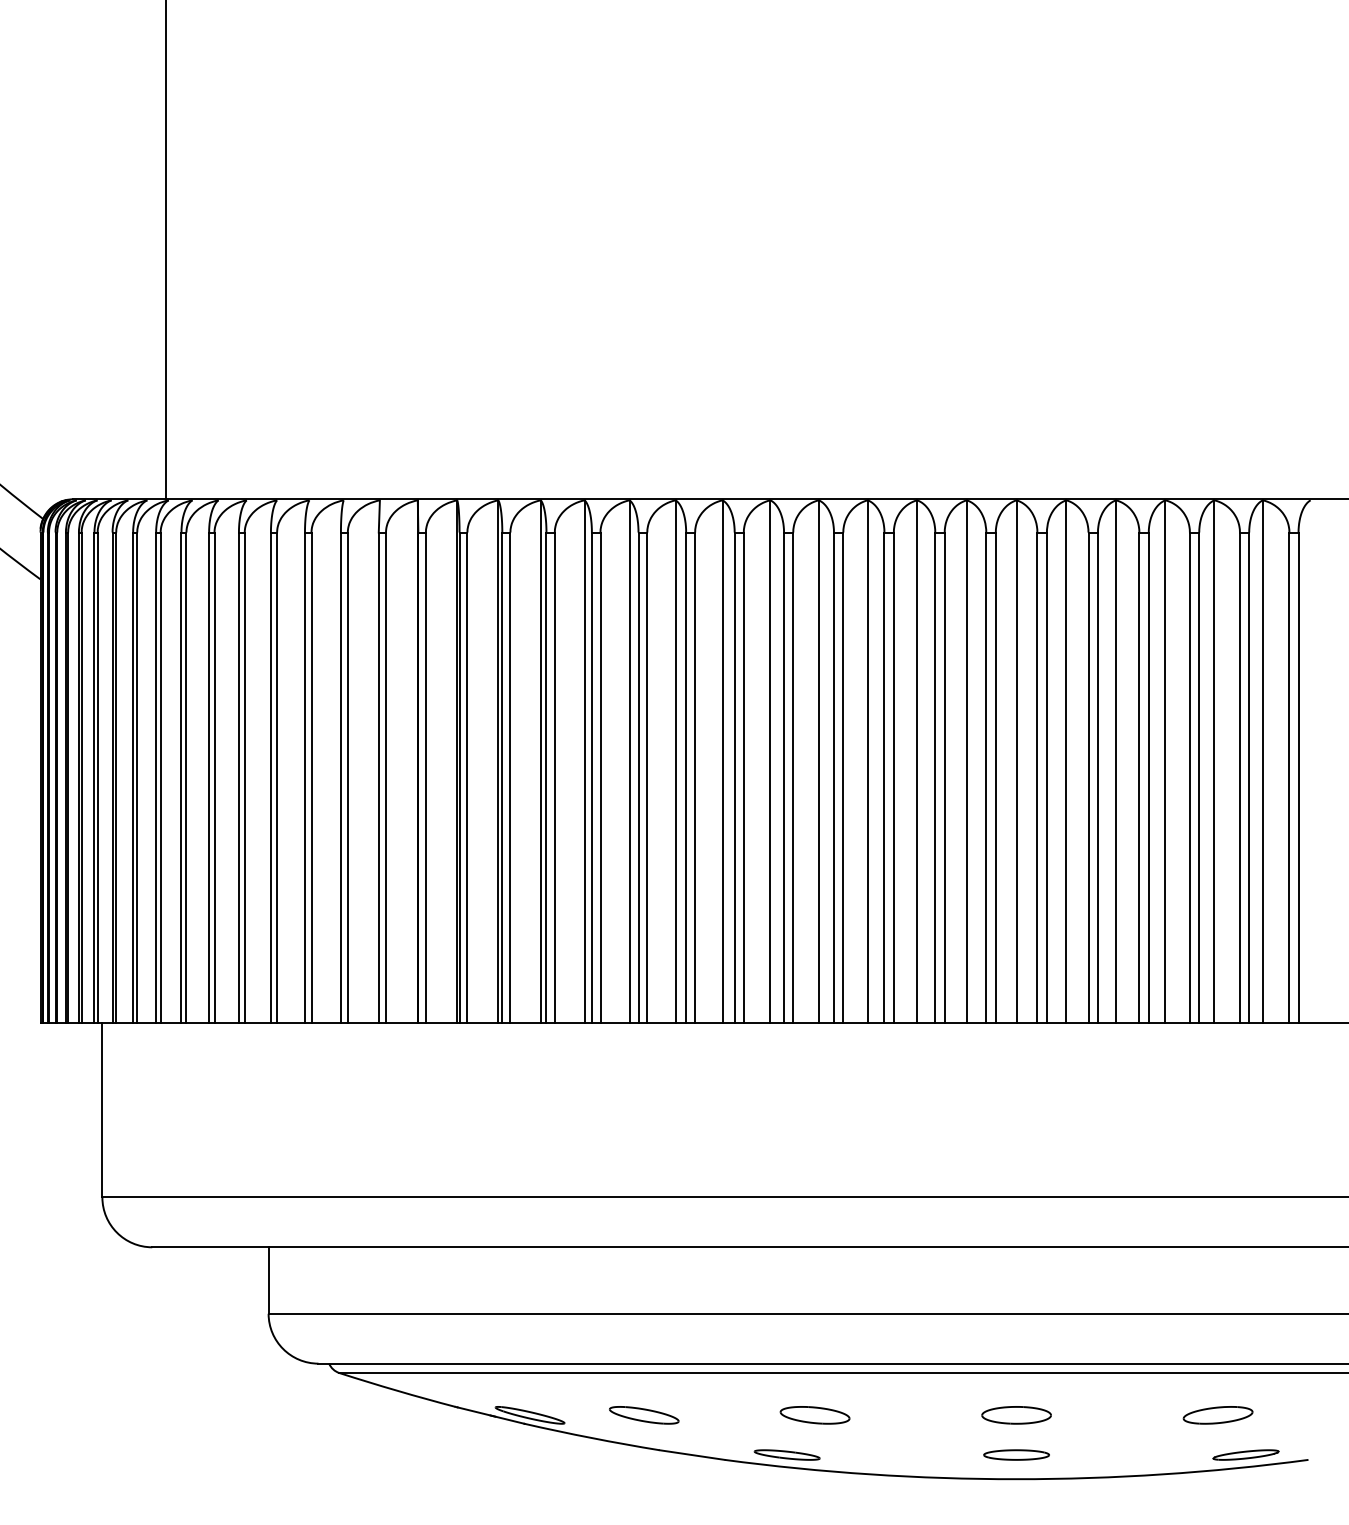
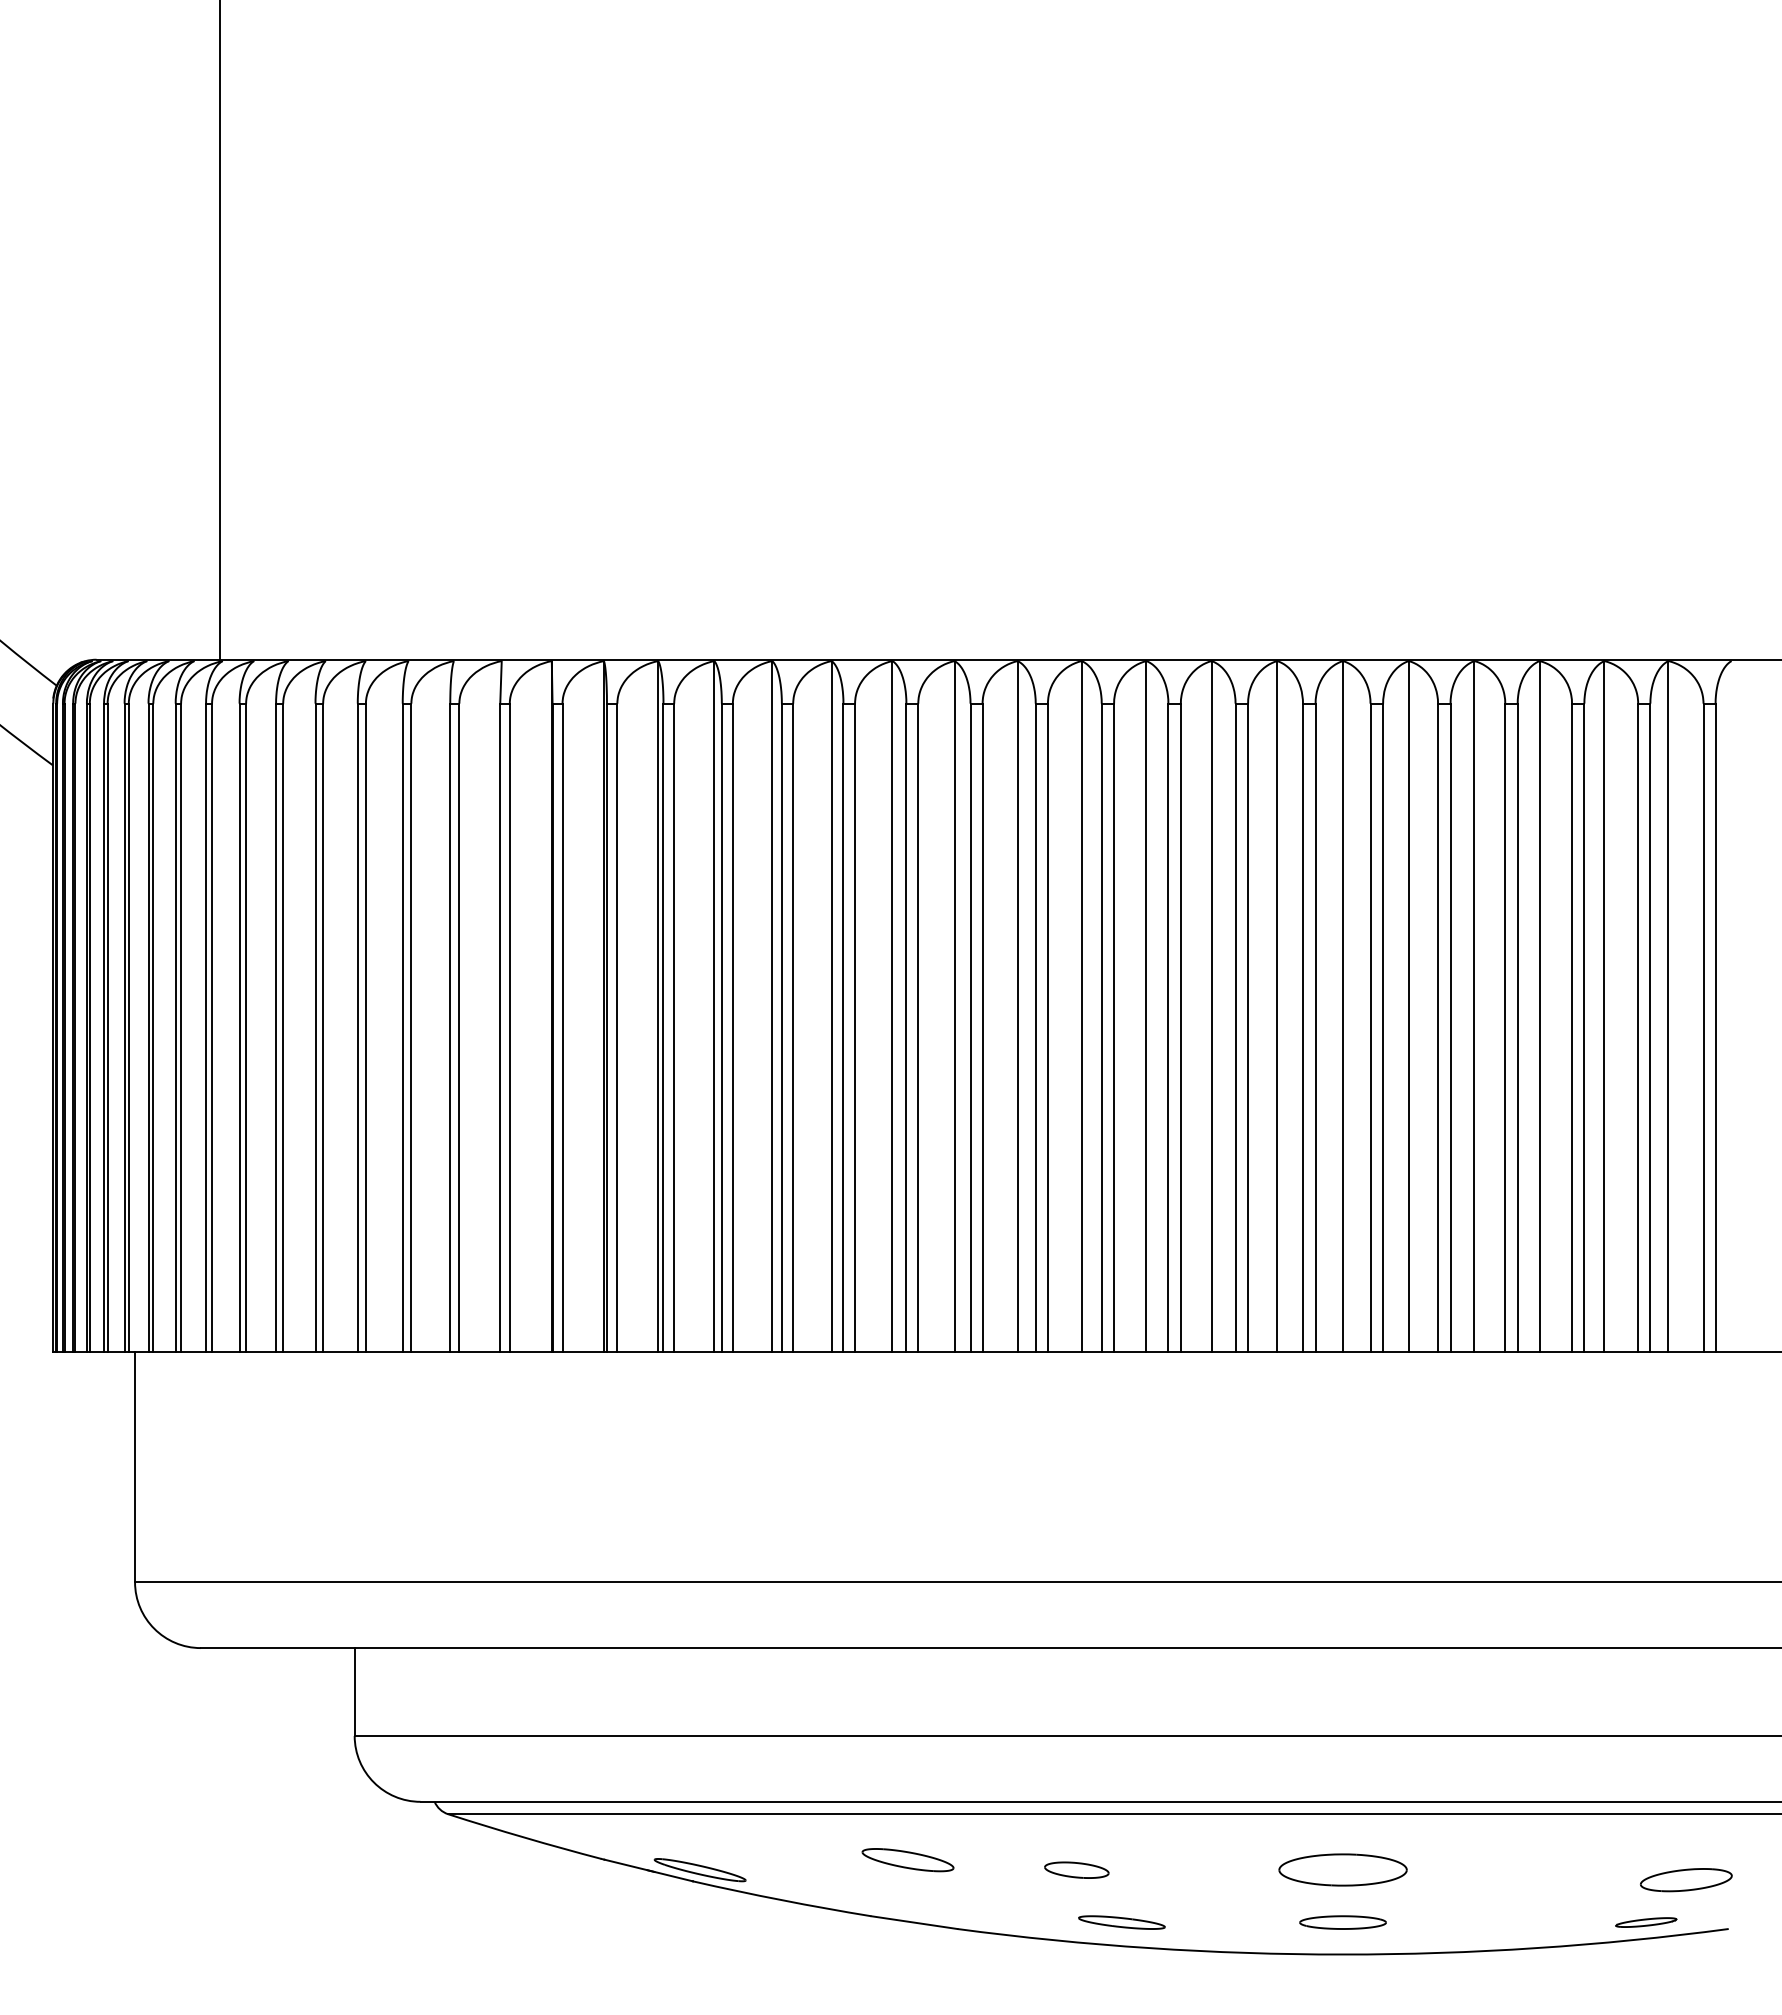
part: (643, 1415) -> (907, 1860), moved
part: (814, 1415) -> (1076, 1870), size x0.7
part: (1016, 1415) -> (1342, 1870), size x1.4
part: (1217, 1415) -> (1685, 1880), moved
part: (786, 1454) -> (1121, 1922), moved
part: (1246, 1454) -> (1646, 1922), size x0.7

